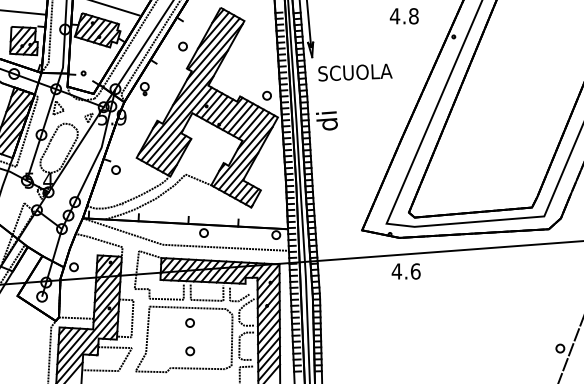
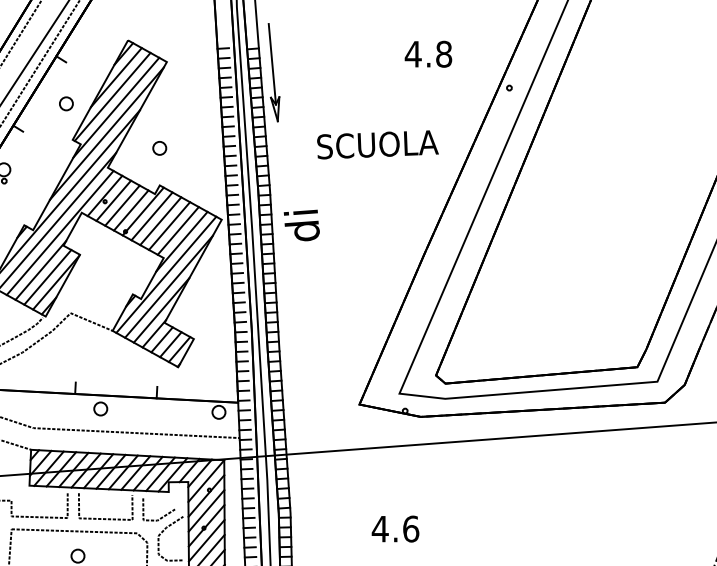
text: (355, 72) -> (378, 144), moved
part: (266, 95) -> (158, 147), moved
text: (405, 271) -> (394, 529), moved

